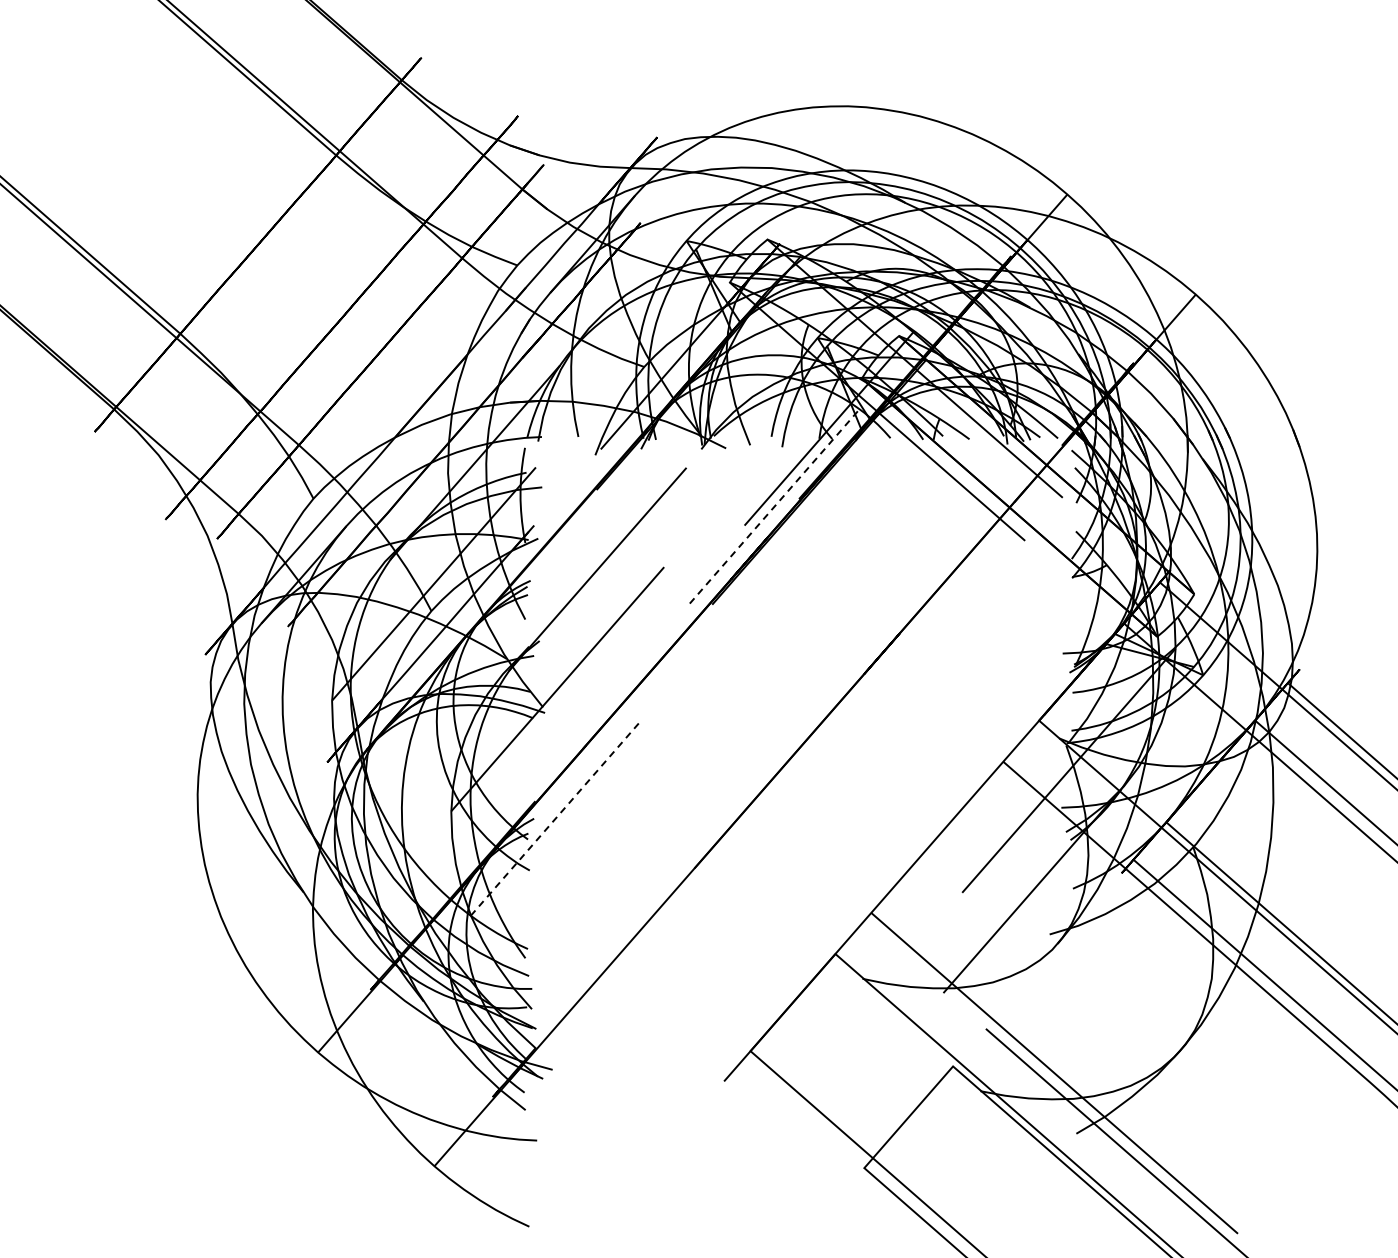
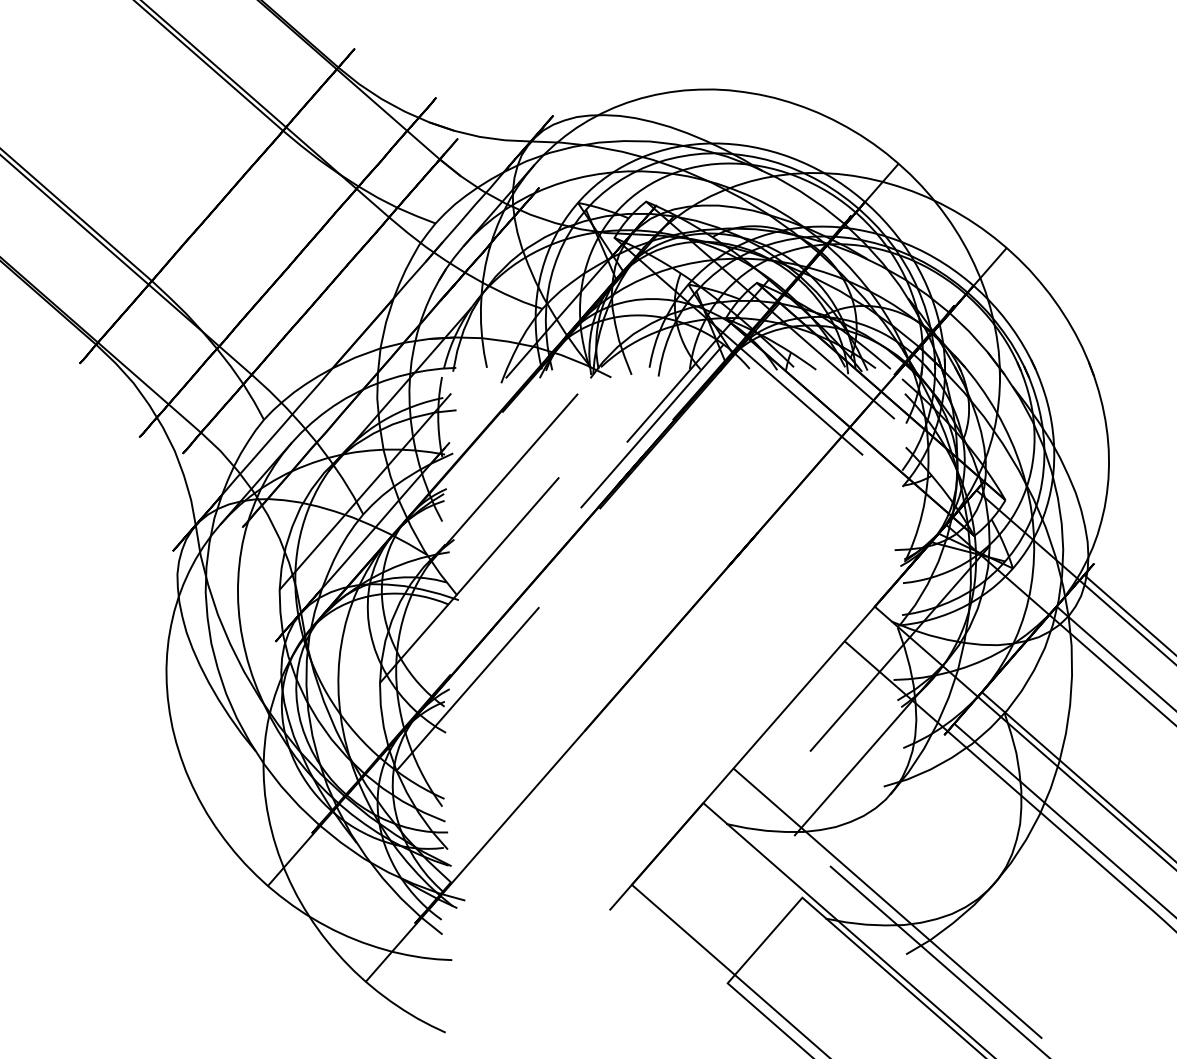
line: (775, 506) -> (652, 426), dashed -> solid
line: (556, 818) -> (468, 689), dashed -> solid

